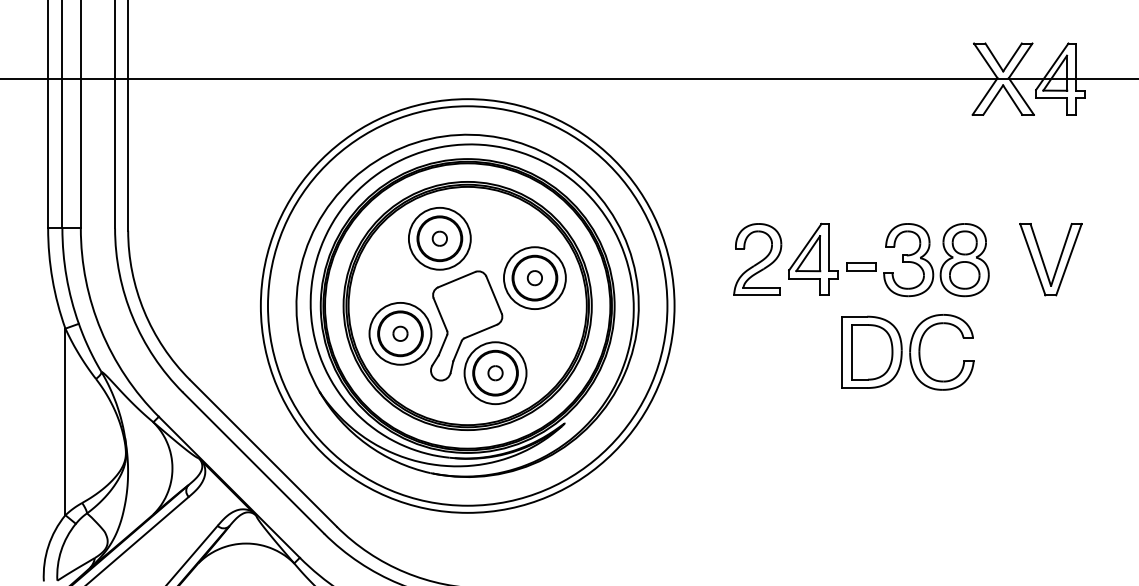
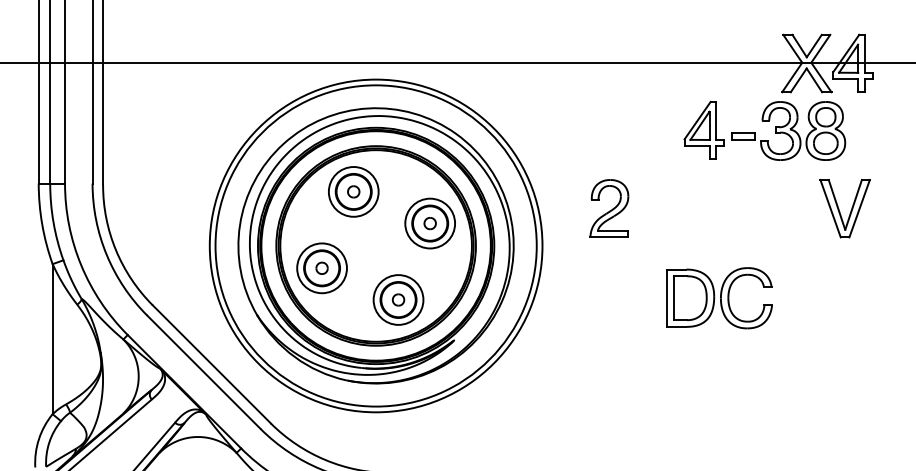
part: (888, 248) -> (764, 121), moved
part: (465, 325) -> (374, 261), removed
part: (908, 352) -> (719, 298), moved

